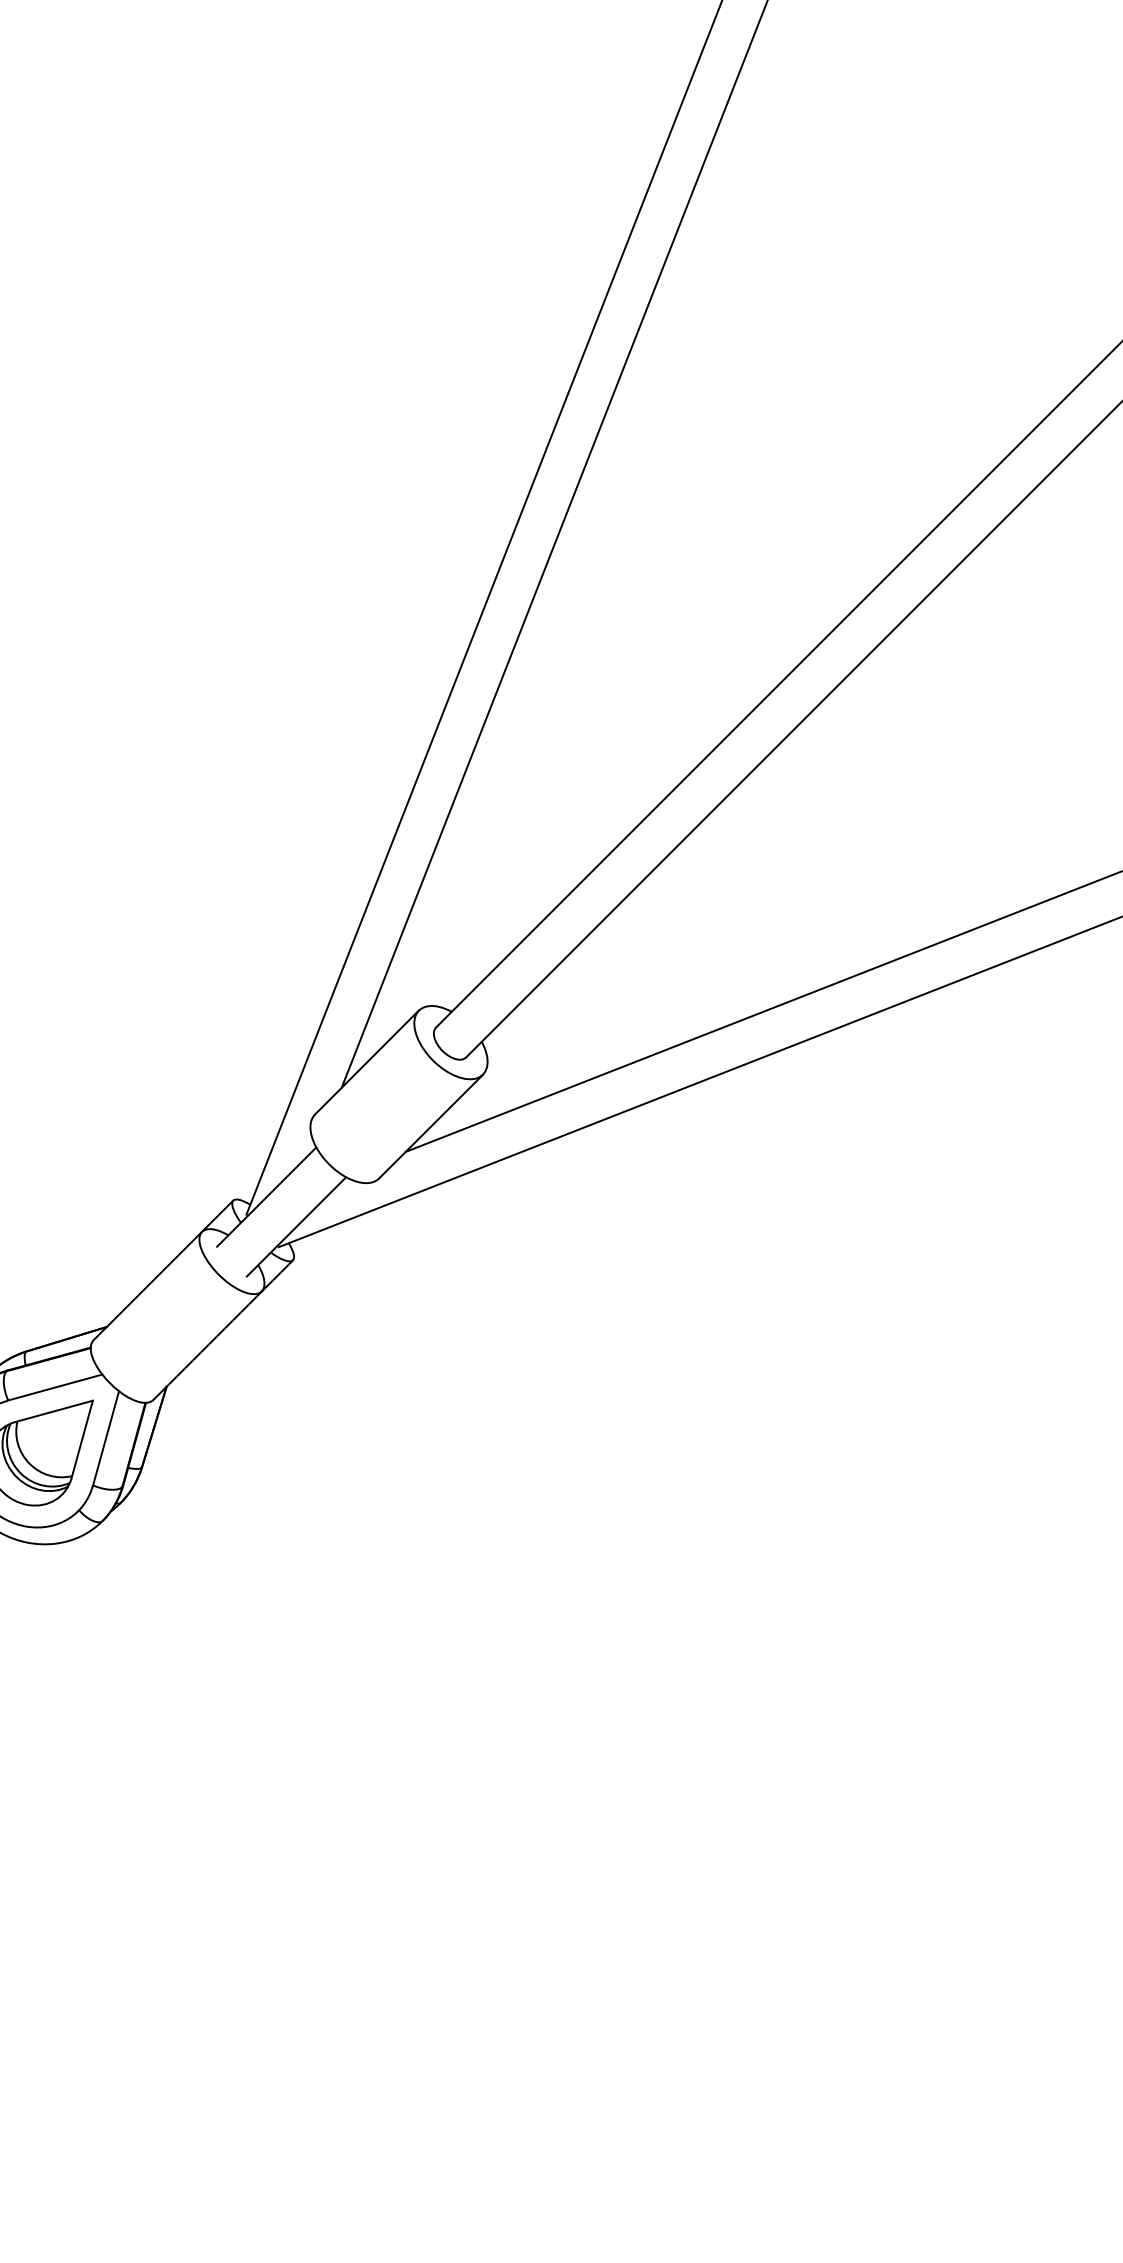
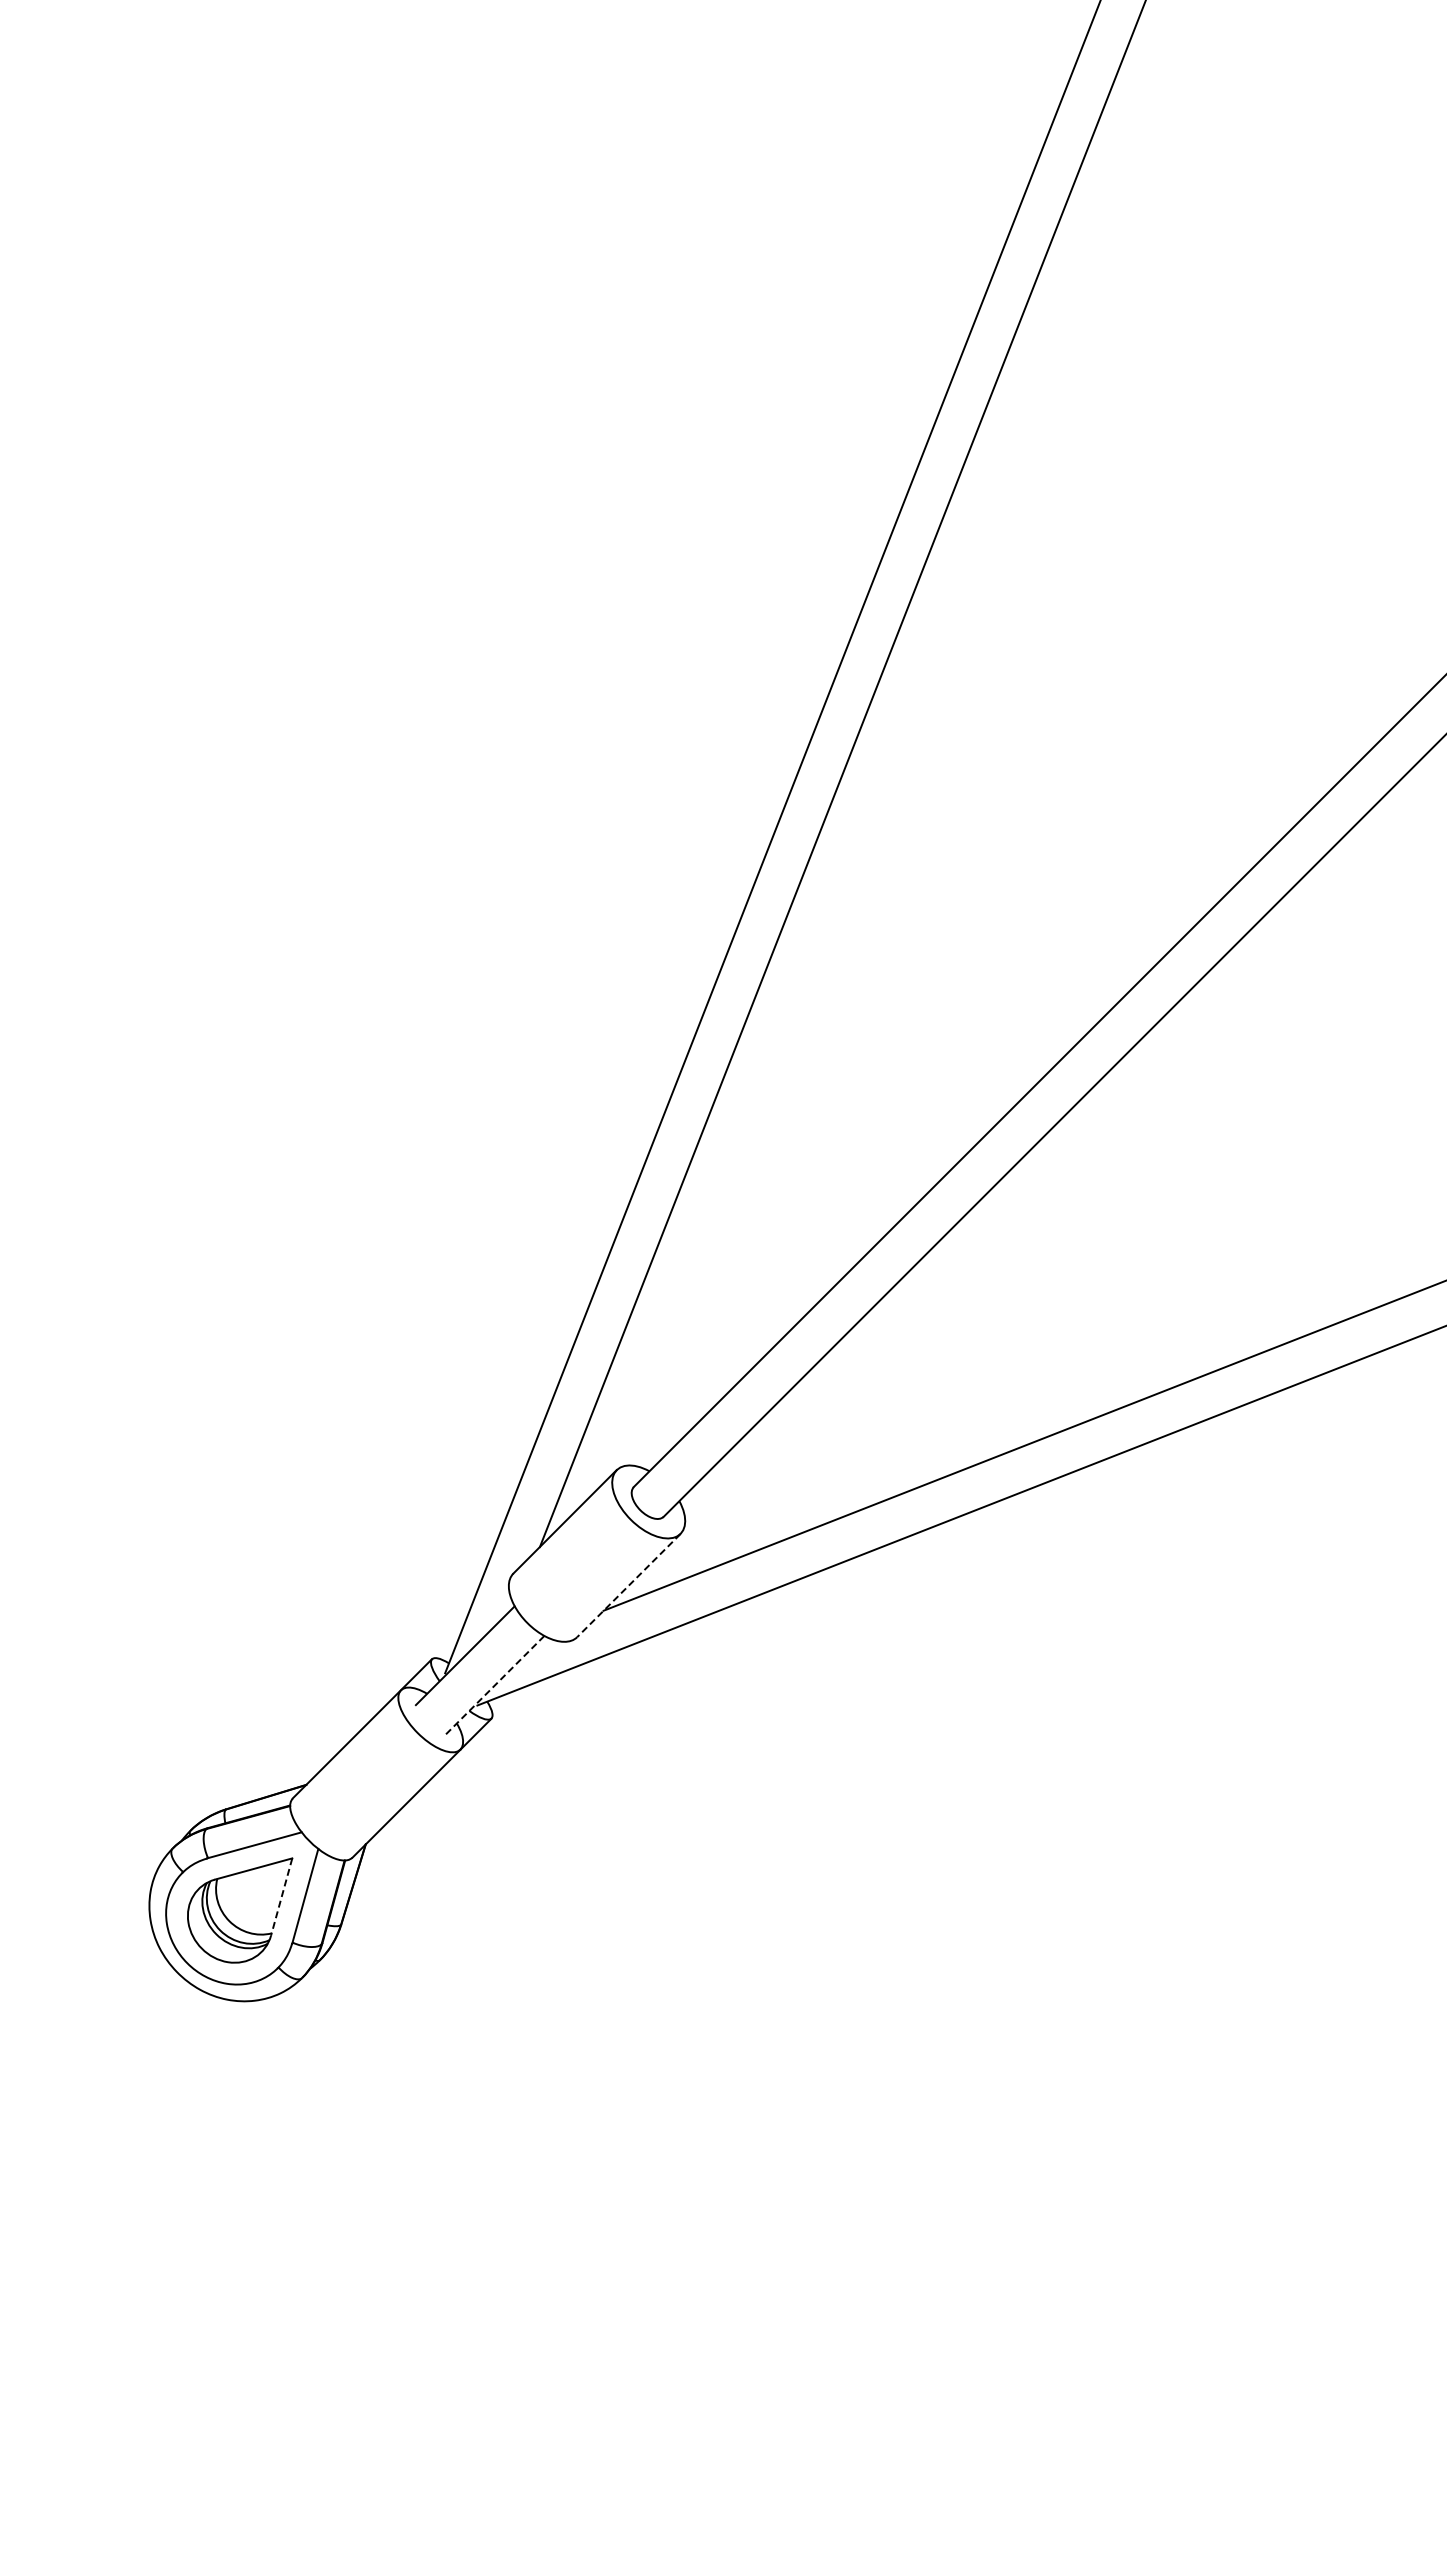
line: (430, 1126) -> (628, 1585), solid -> dashed
line: (296, 1227) -> (494, 1685), solid -> dashed
line: (82, 1440) -> (281, 1897), solid -> dashed

